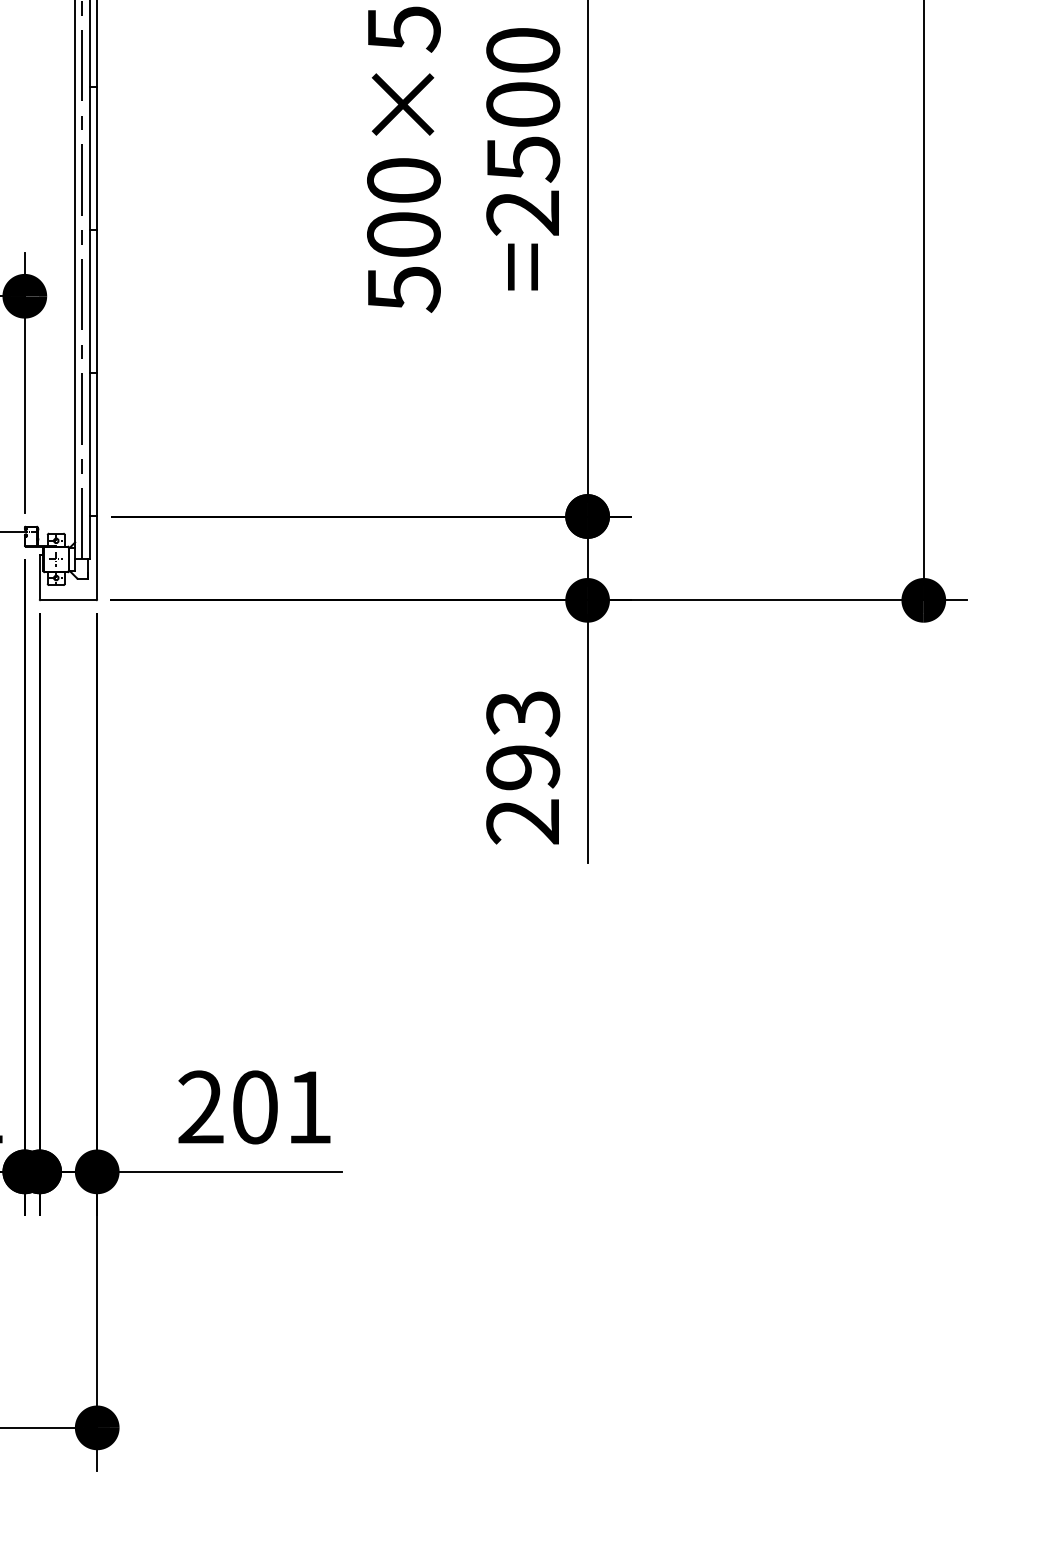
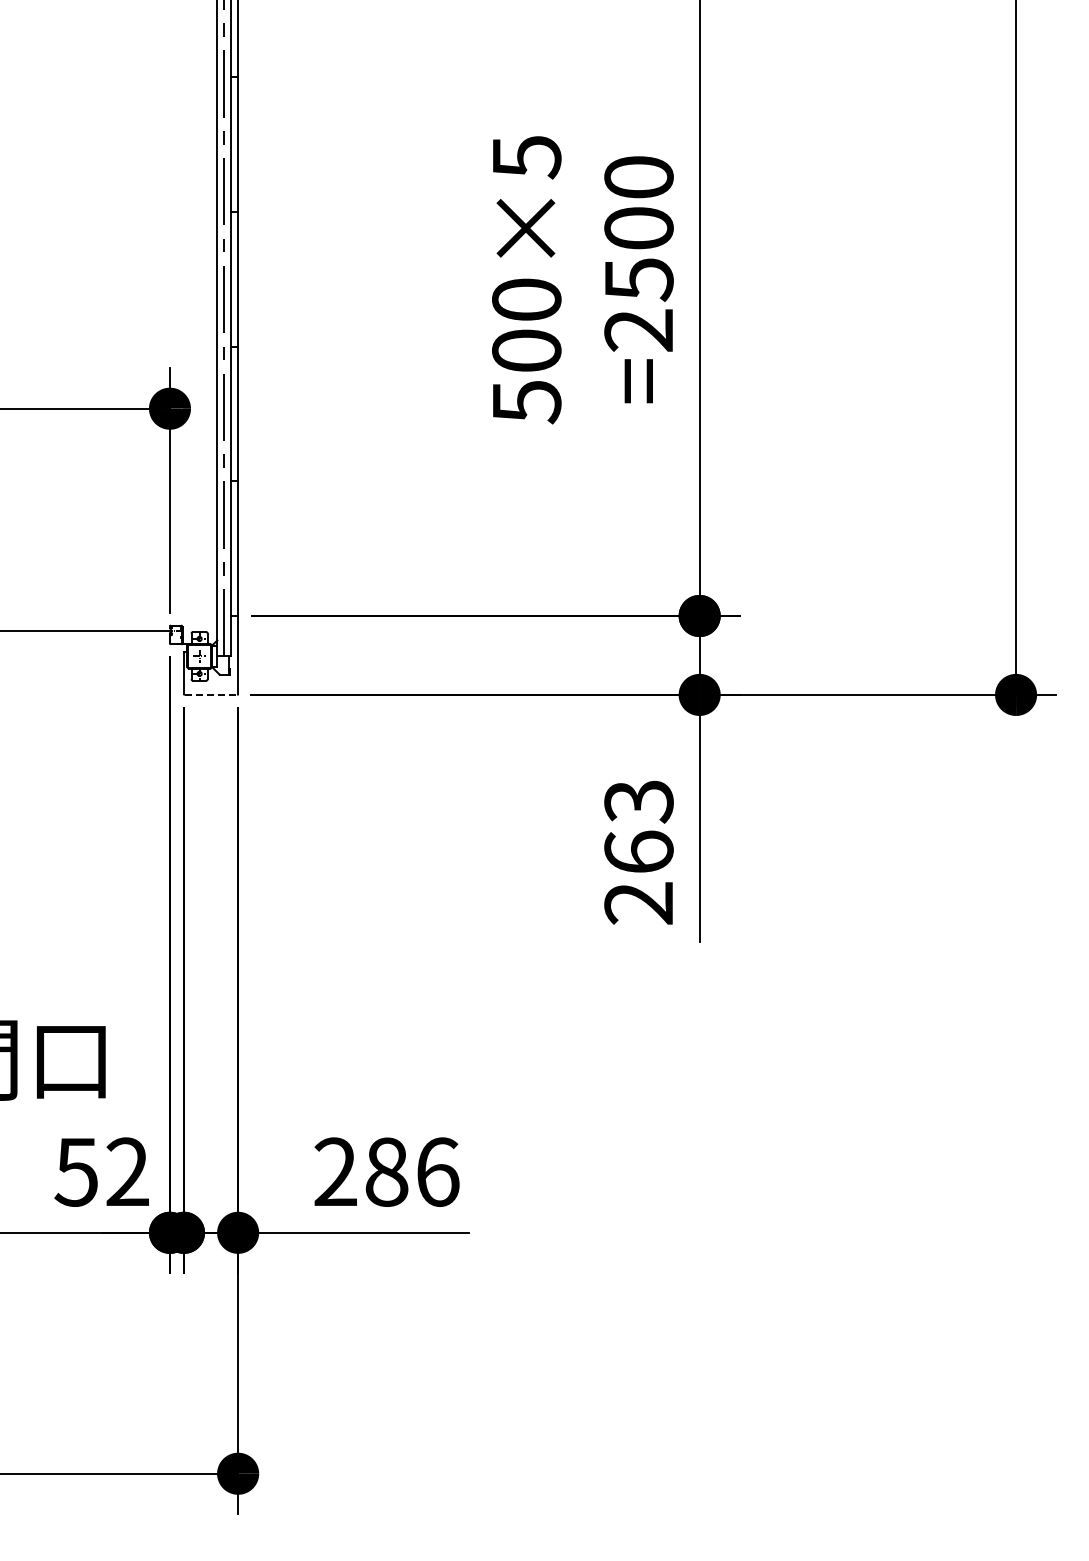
line: (68, 599) -> (211, 694), solid -> dashed
text: (522, 766) -> (638, 851), 293 -> 263
text: (282, 1106) -> (412, 1171), 201 -> 286

